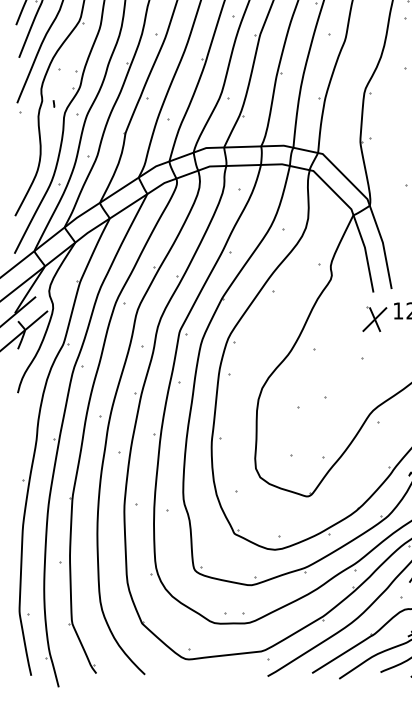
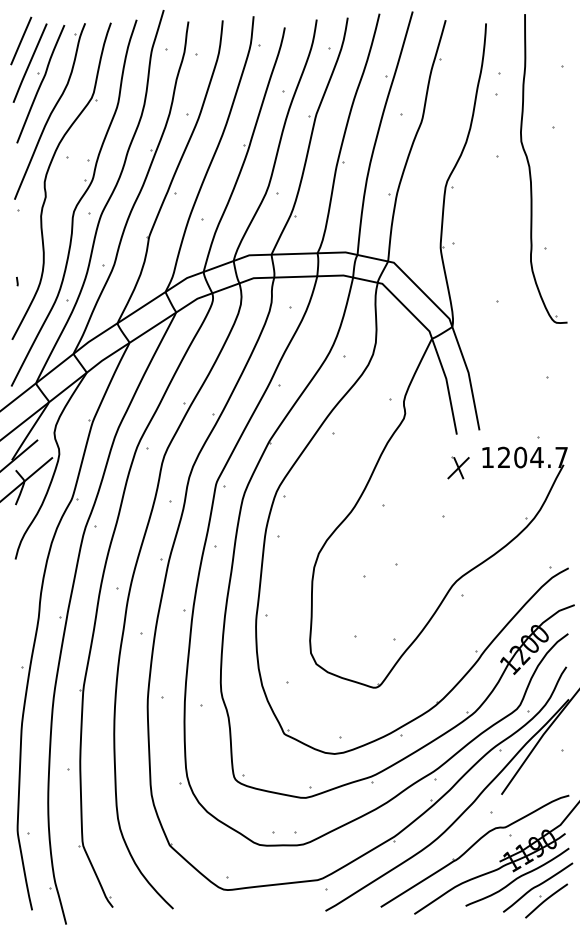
curve: (54, 103) -> (17, 281), moved
part: (374, 318) -> (458, 467), size x0.71

